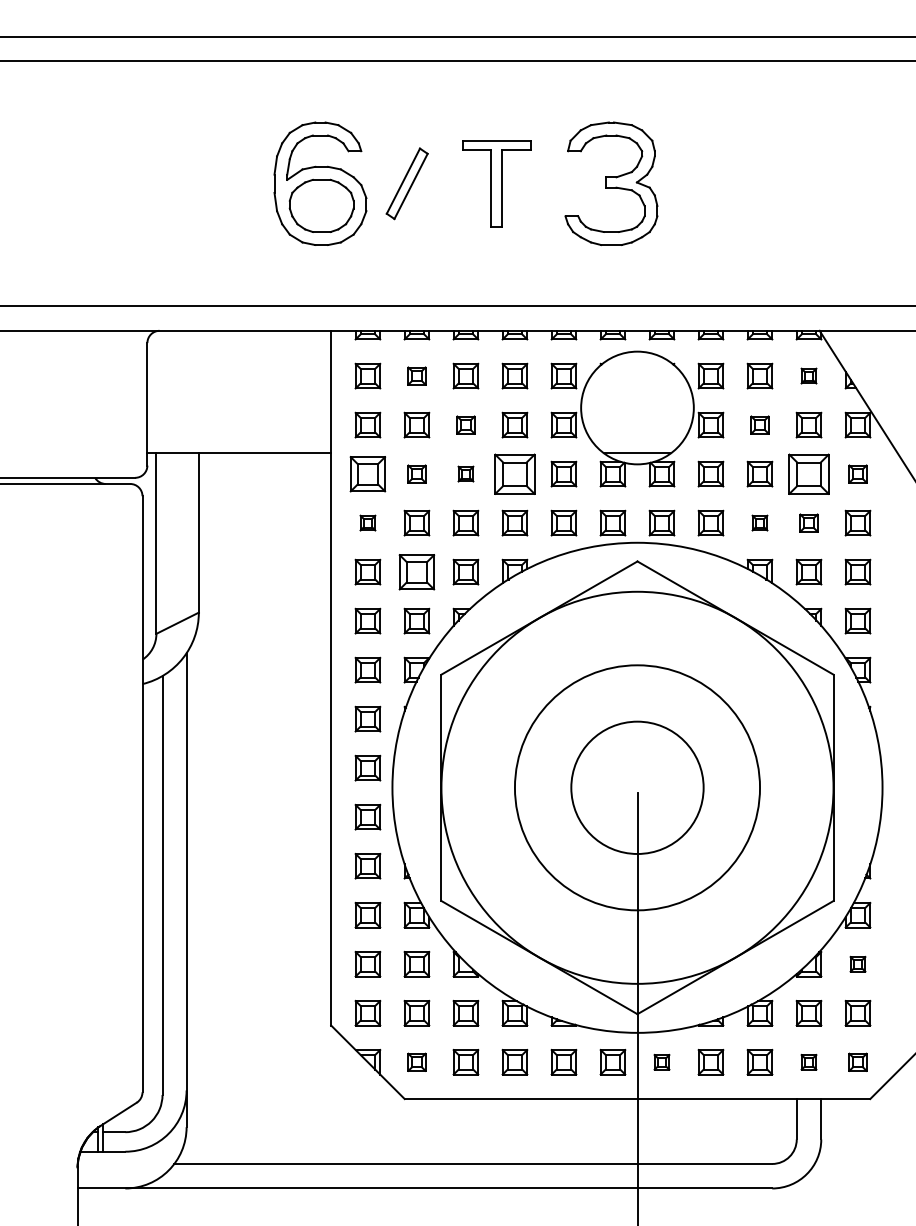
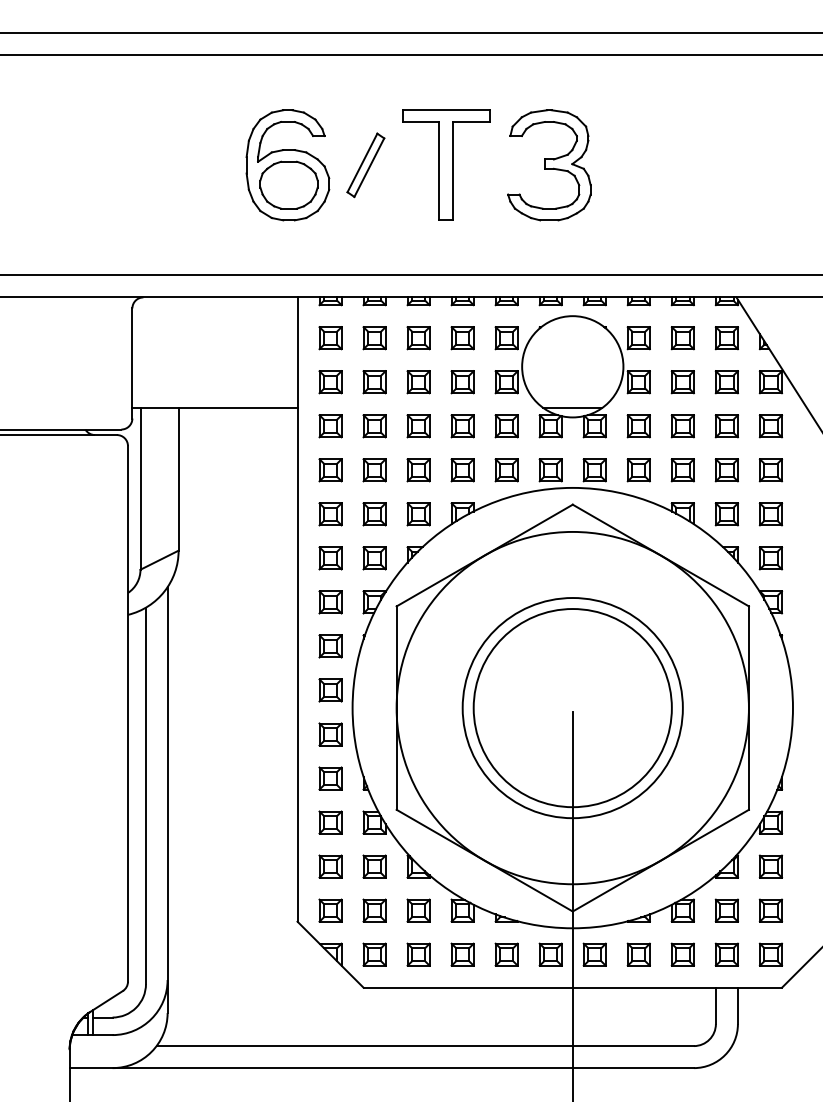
part: (496, 183) -> (446, 165), size x1.43
part: (416, 375) -> (374, 337), size x1.43
part: (808, 375) -> (726, 337), size x1.67
part: (465, 424) -> (418, 381), size x1.43
part: (759, 424) -> (682, 381), size x1.43
part: (367, 473) -> (330, 425), size x0.71
part: (416, 473) -> (374, 425), size x1.43
part: (465, 473) -> (418, 425), size x1.67
part: (514, 473) -> (462, 425), size x0.62
part: (808, 473) -> (726, 425), size x0.62
part: (857, 473) -> (770, 425), size x1.43
part: (367, 522) -> (330, 469), size x1.67
part: (759, 522) -> (682, 469), size x1.67
part: (808, 522) -> (726, 469), size x1.43
part: (416, 571) -> (374, 513), size x0.71
circle: (637, 787) -> (572, 707), size x1.67
part: (857, 964) -> (770, 866), size x1.67
part: (416, 1062) -> (374, 954), size x1.43
part: (661, 1062) -> (594, 954), size x1.67
part: (808, 1062) -> (726, 954), size x1.67
part: (857, 1062) -> (770, 954), size x1.43

